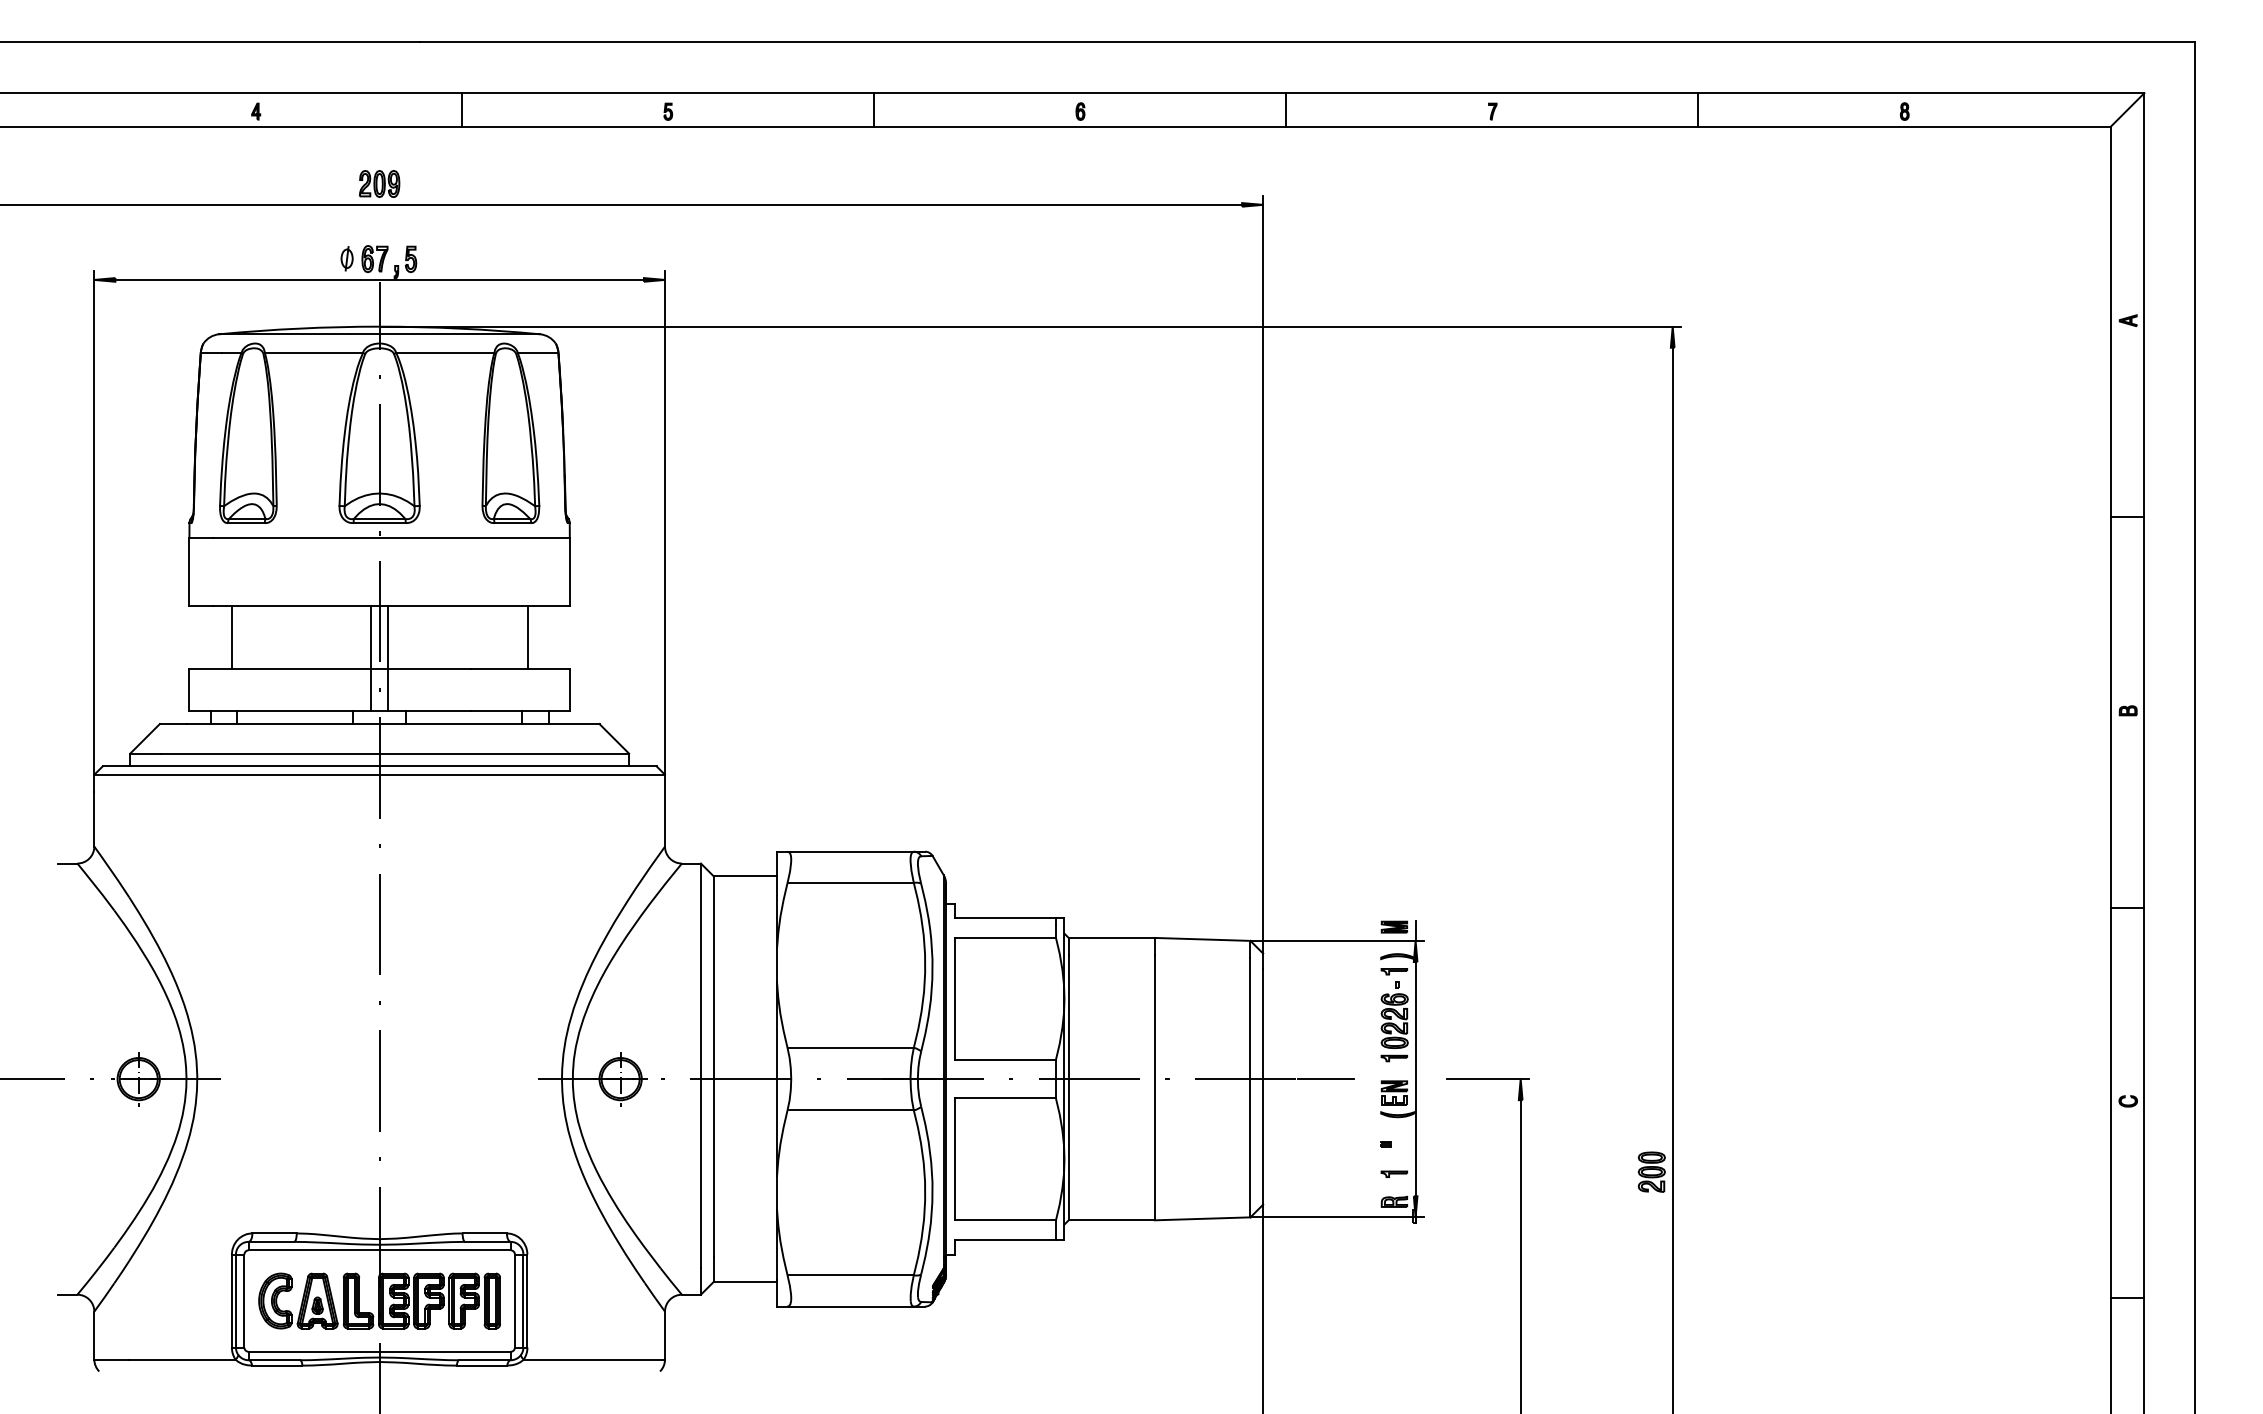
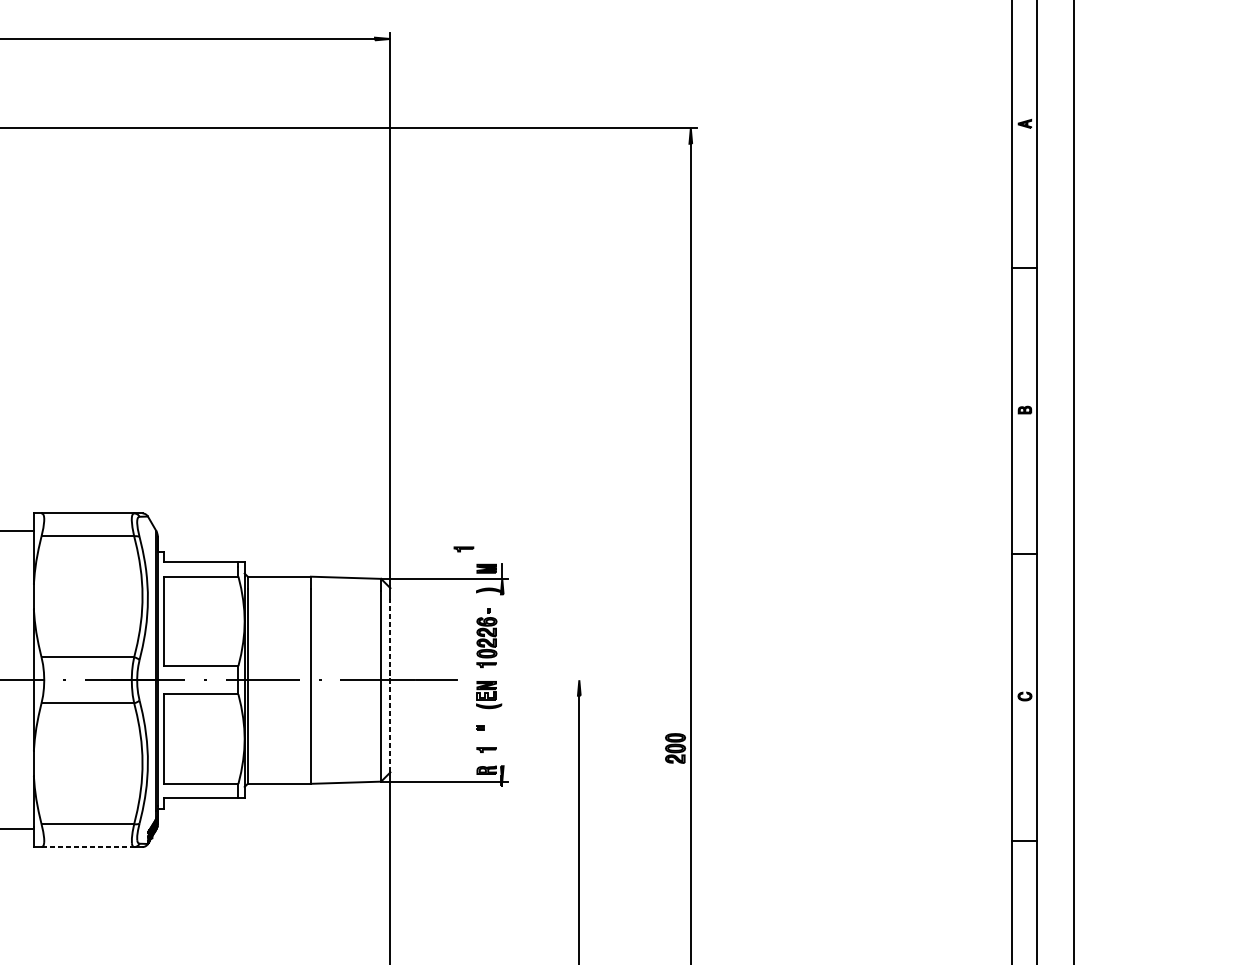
part: (1393, 971) -> (463, 549), moved
line: (1415, 1079) -> (502, 680), removed
line: (1487, 1079) -> (554, 680), removed
line: (1263, 1086) -> (390, 685), solid -> dashed
line: (851, 1306) -> (88, 847), solid -> dashed

